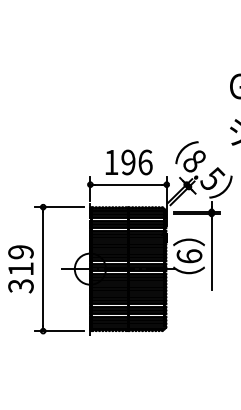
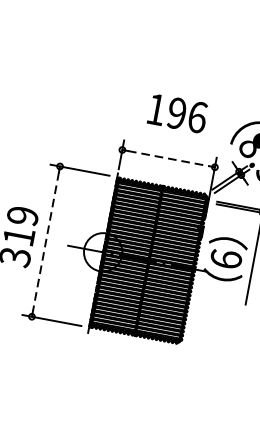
text: (128, 162) -> (176, 113), moved
line: (128, 184) -> (168, 158), solid -> dashed
line: (43, 269) -> (46, 242), solid -> dashed

